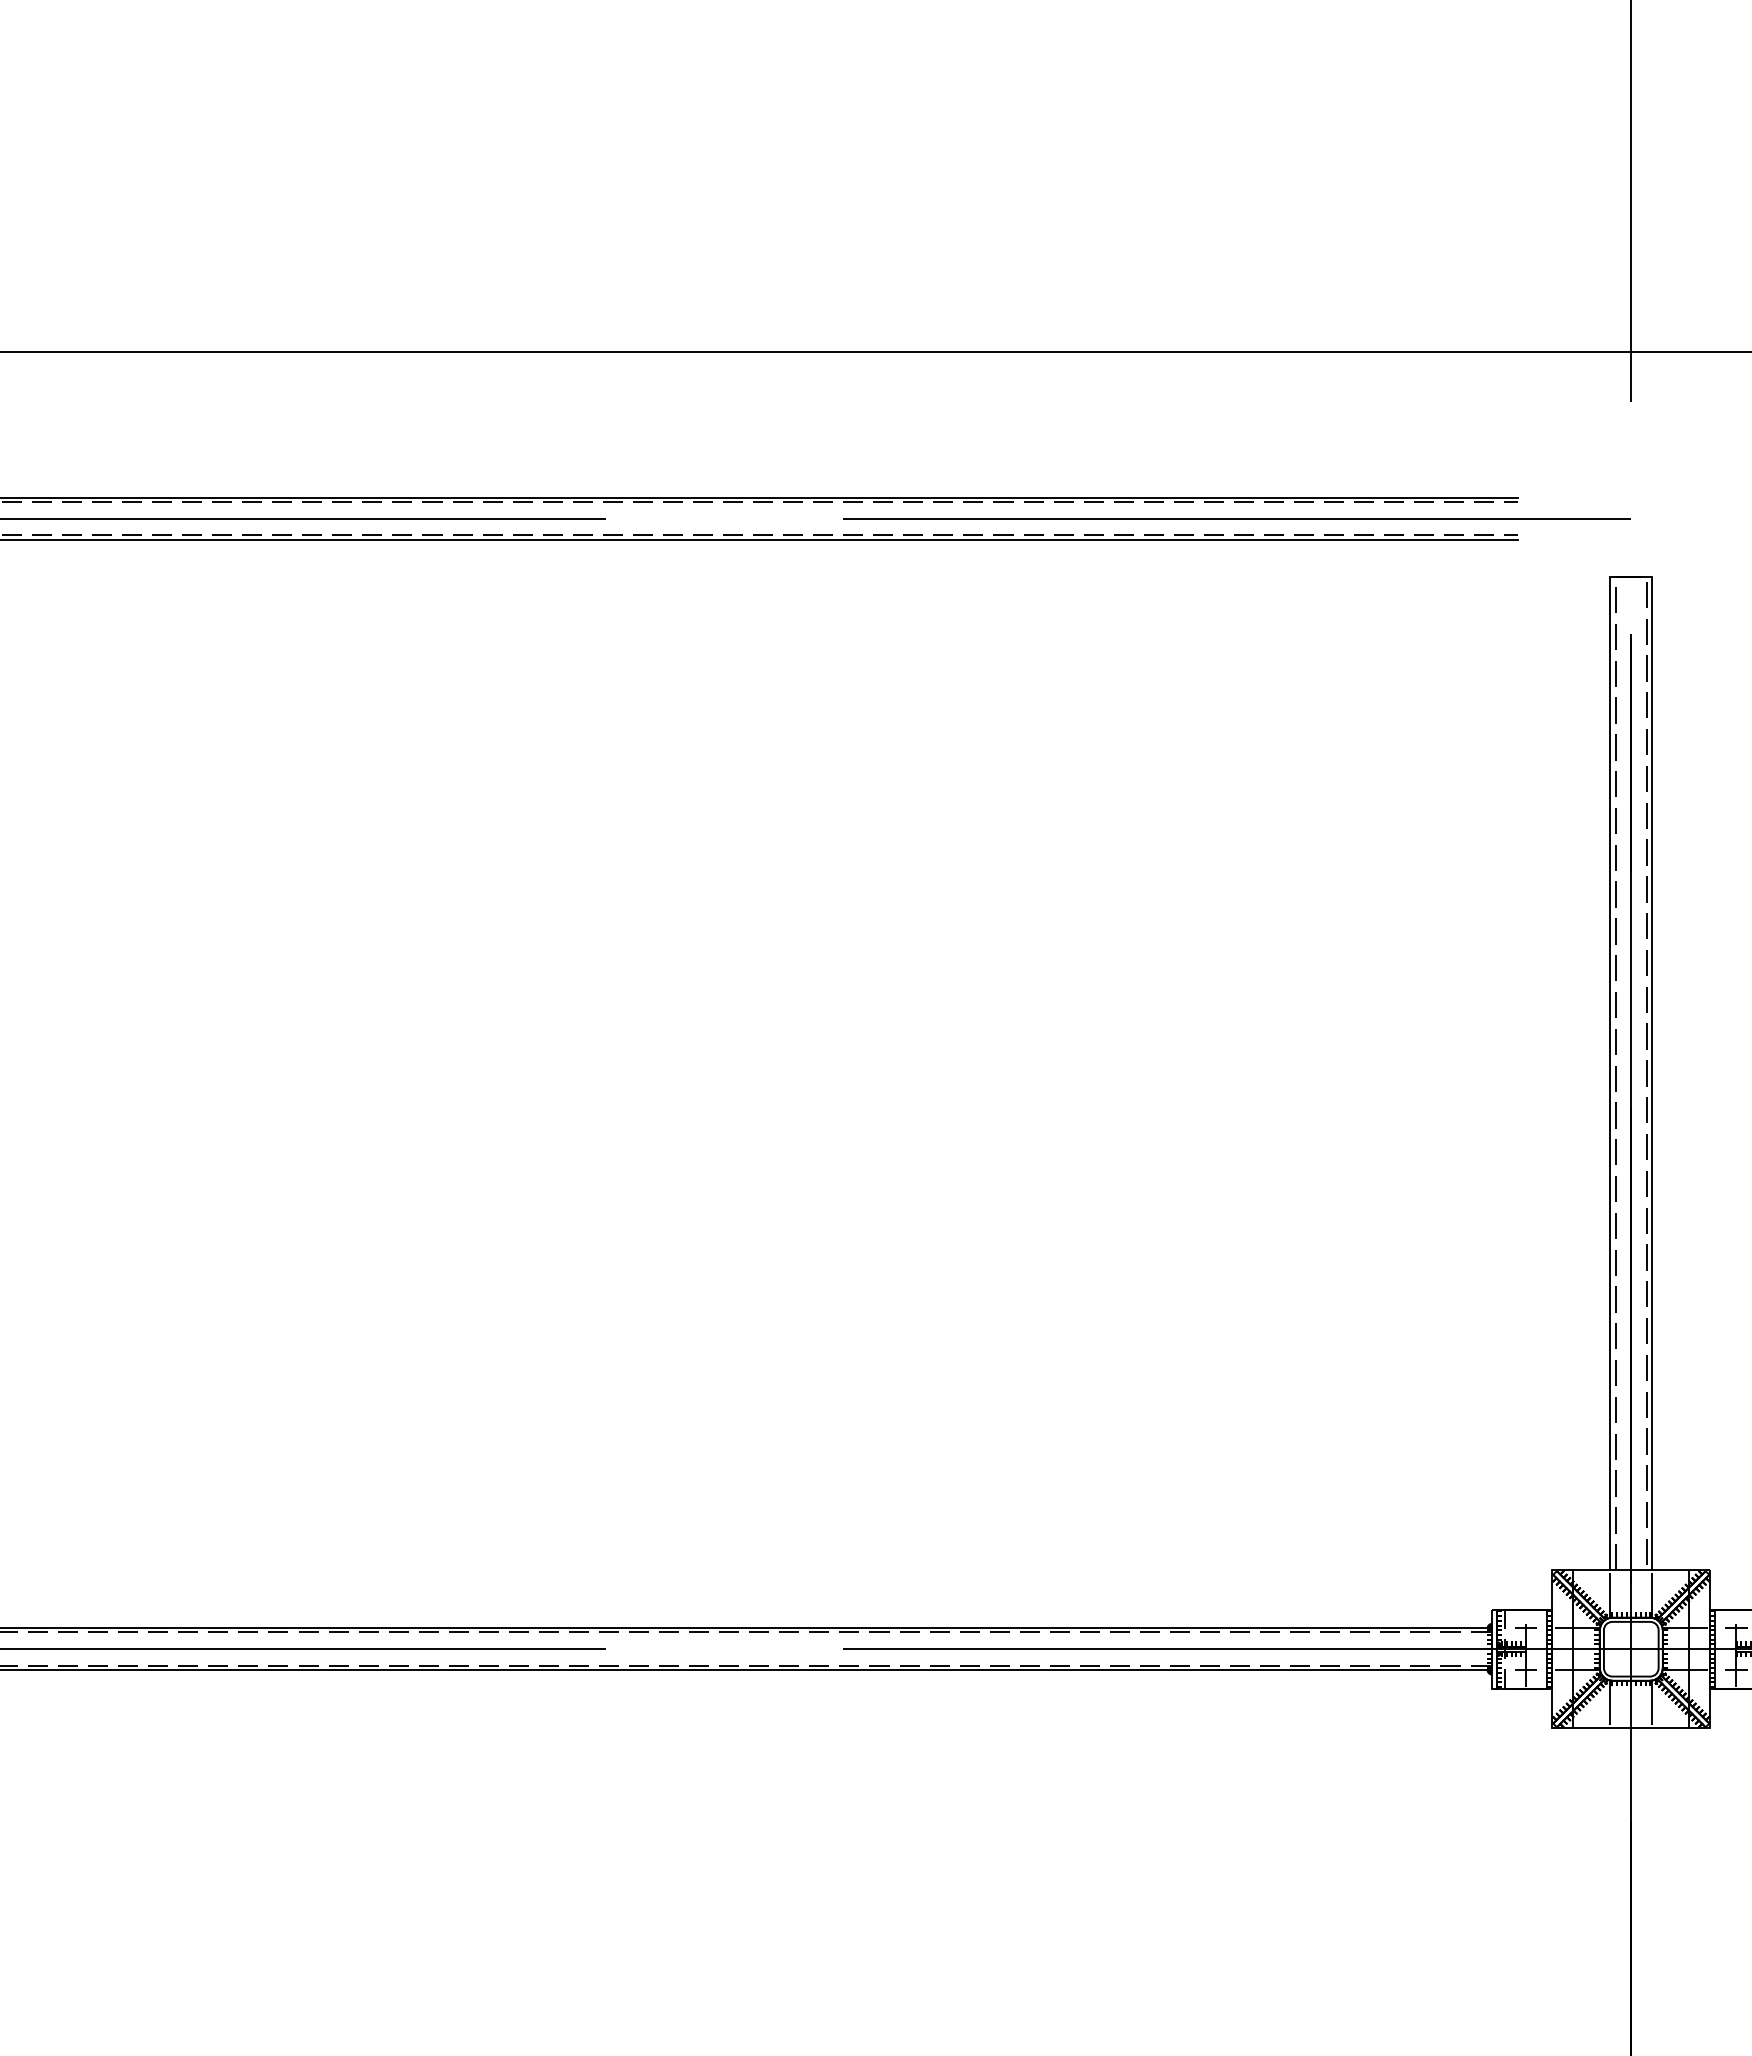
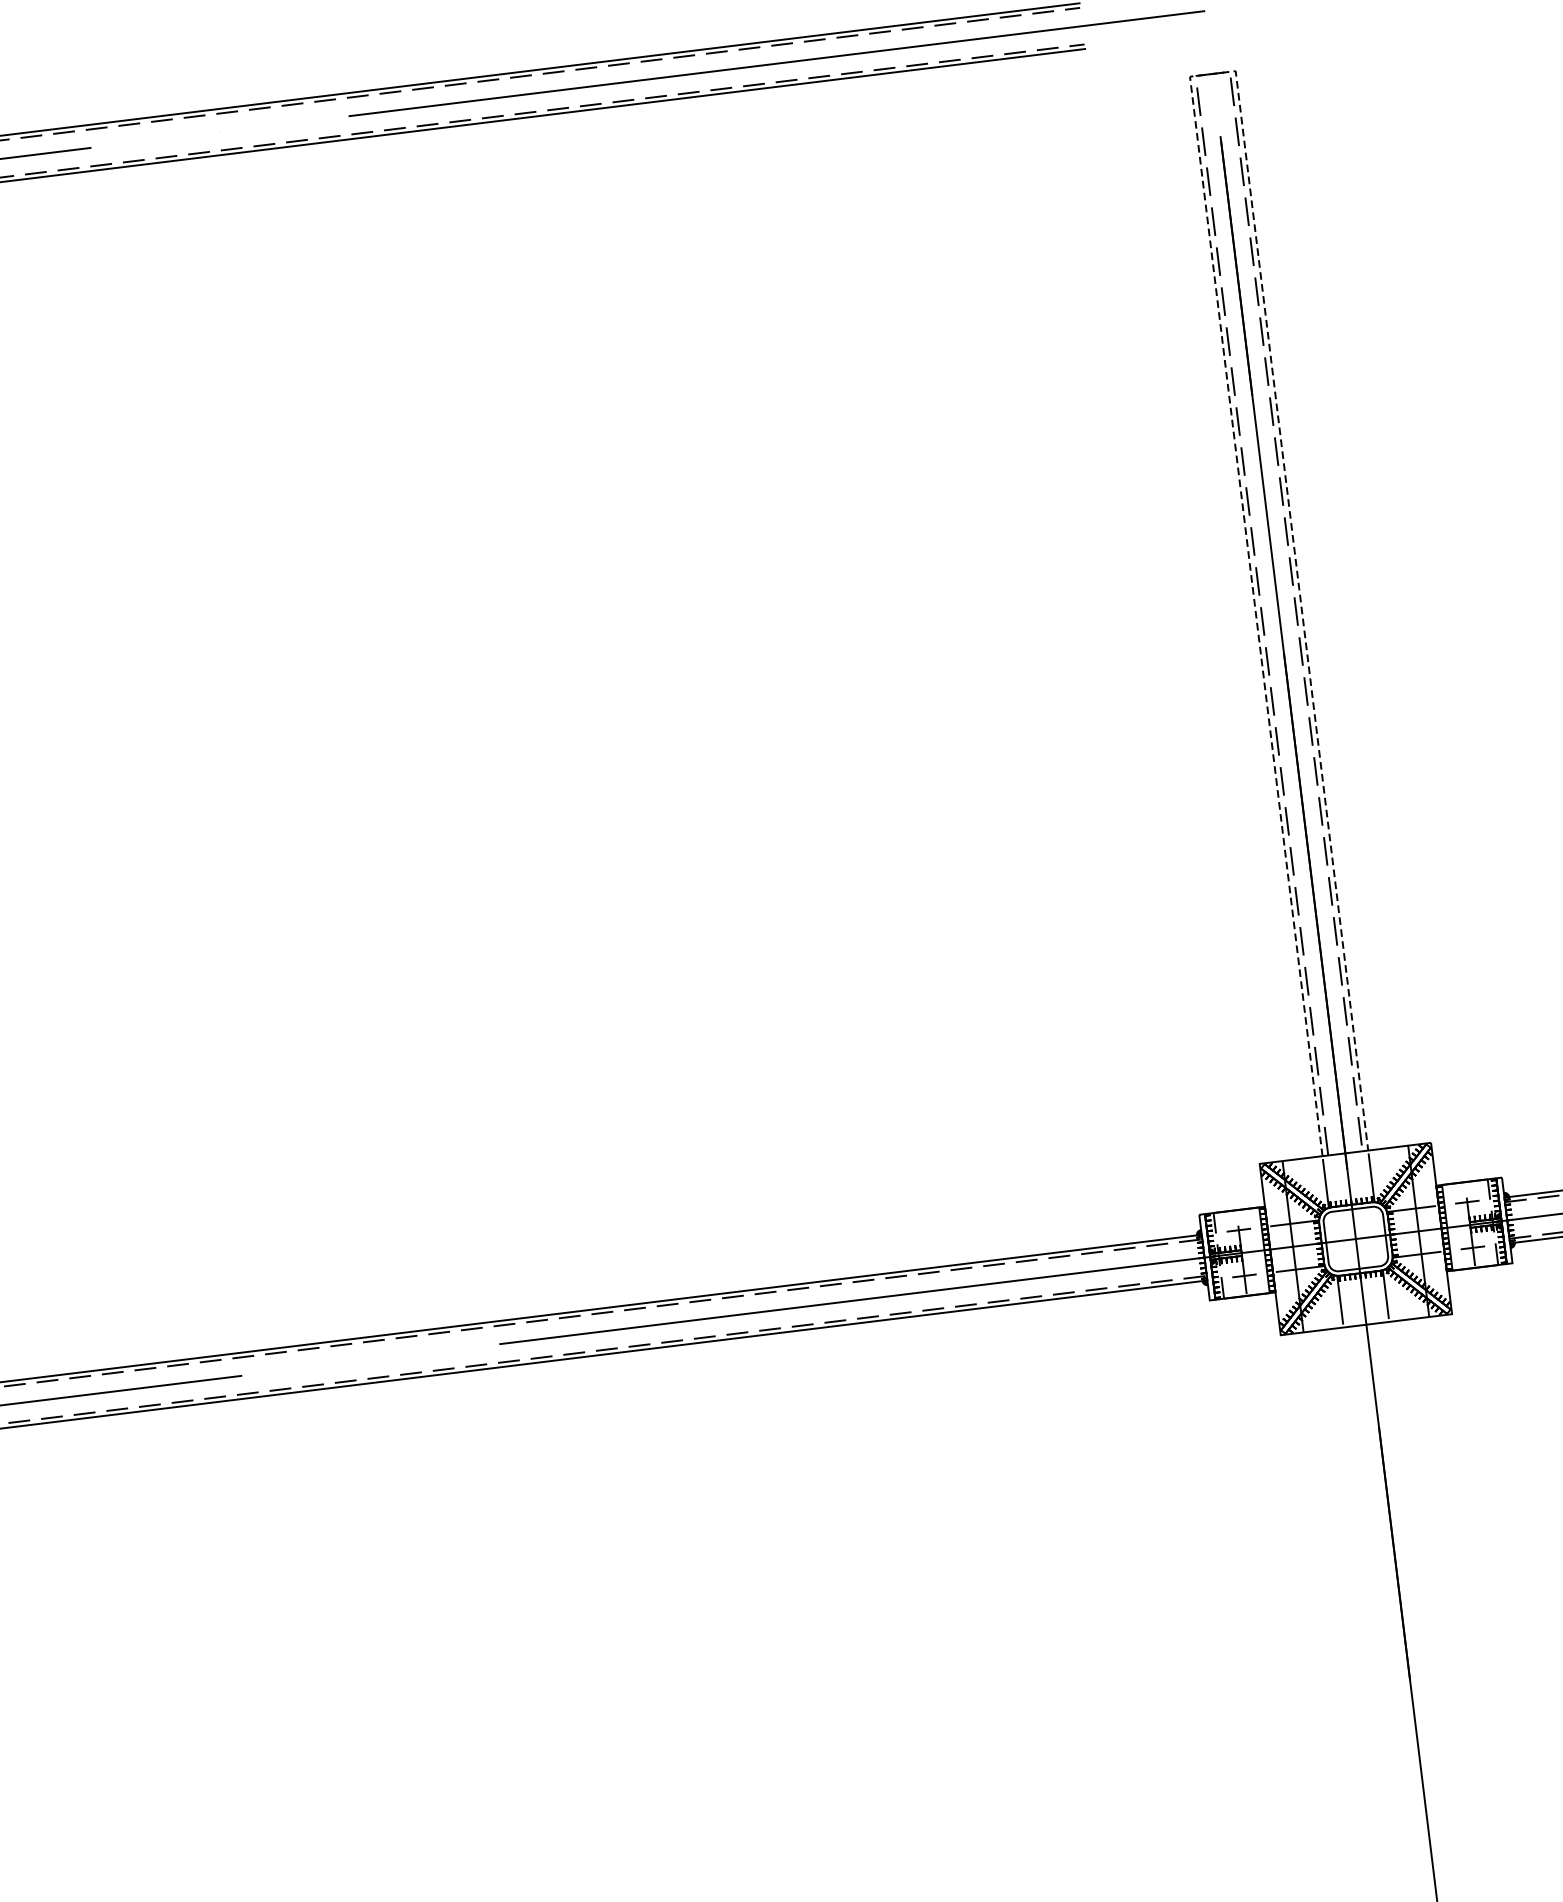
line: (1631, 576) -> (1213, 73), solid -> dashed

